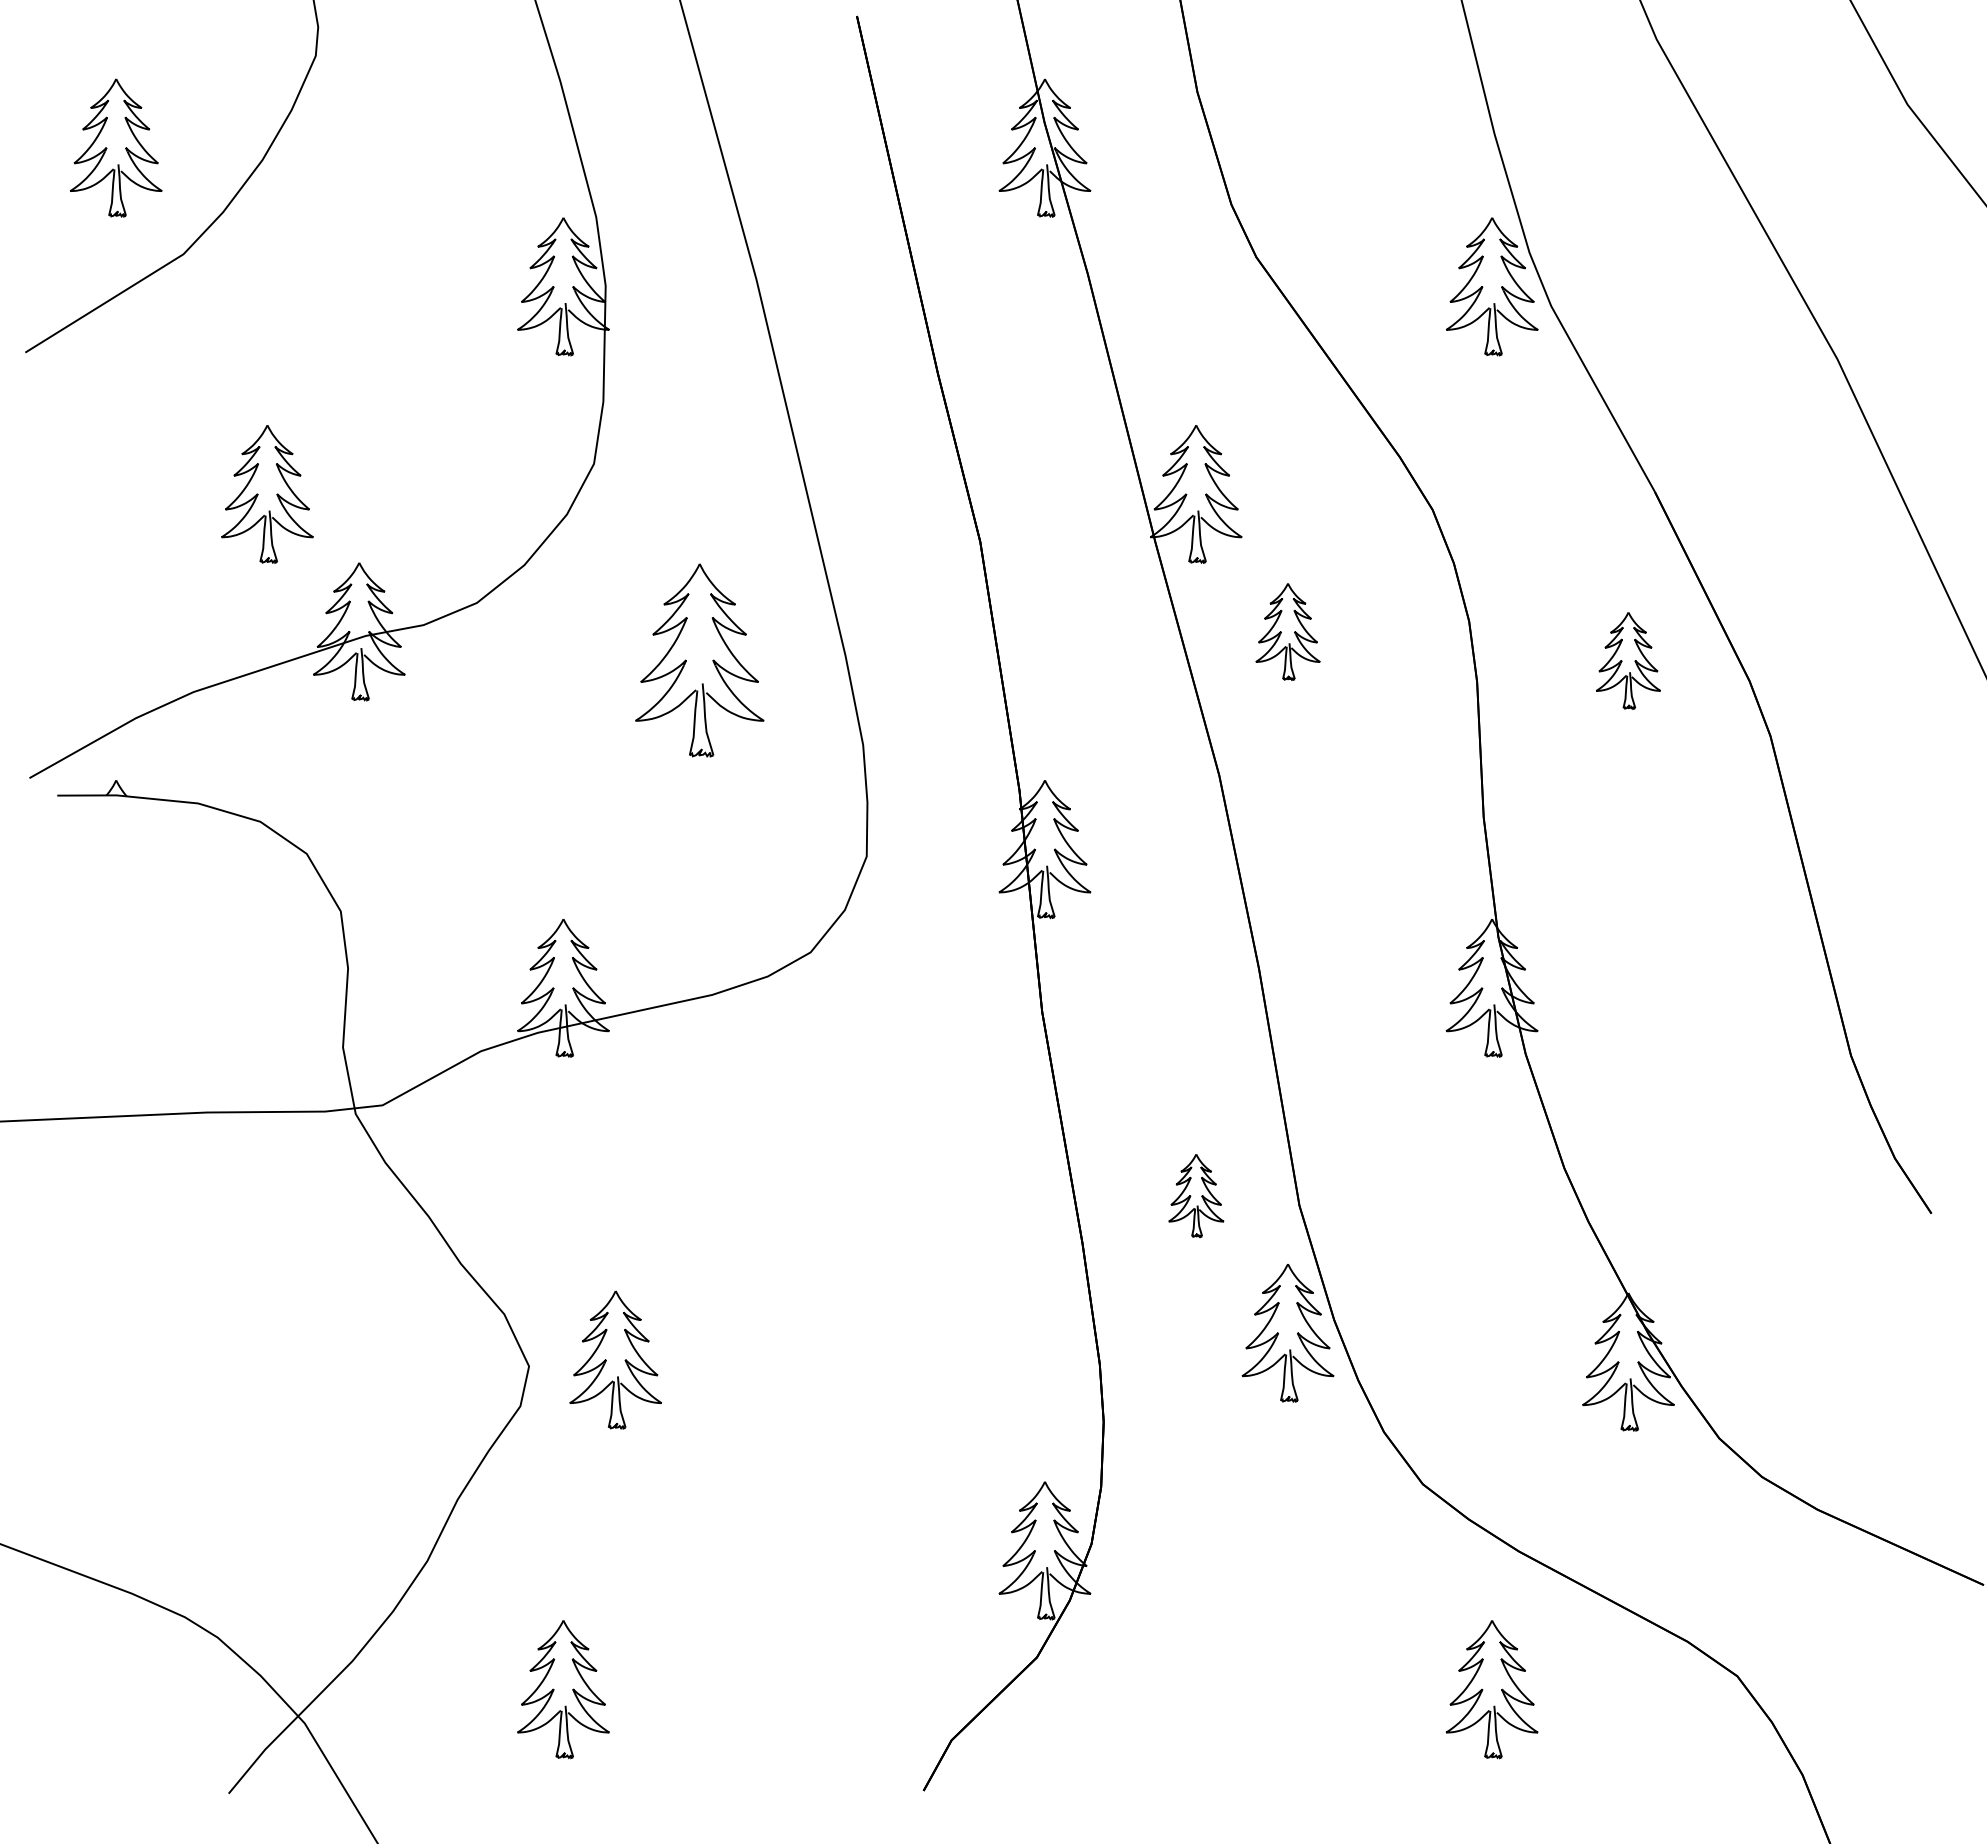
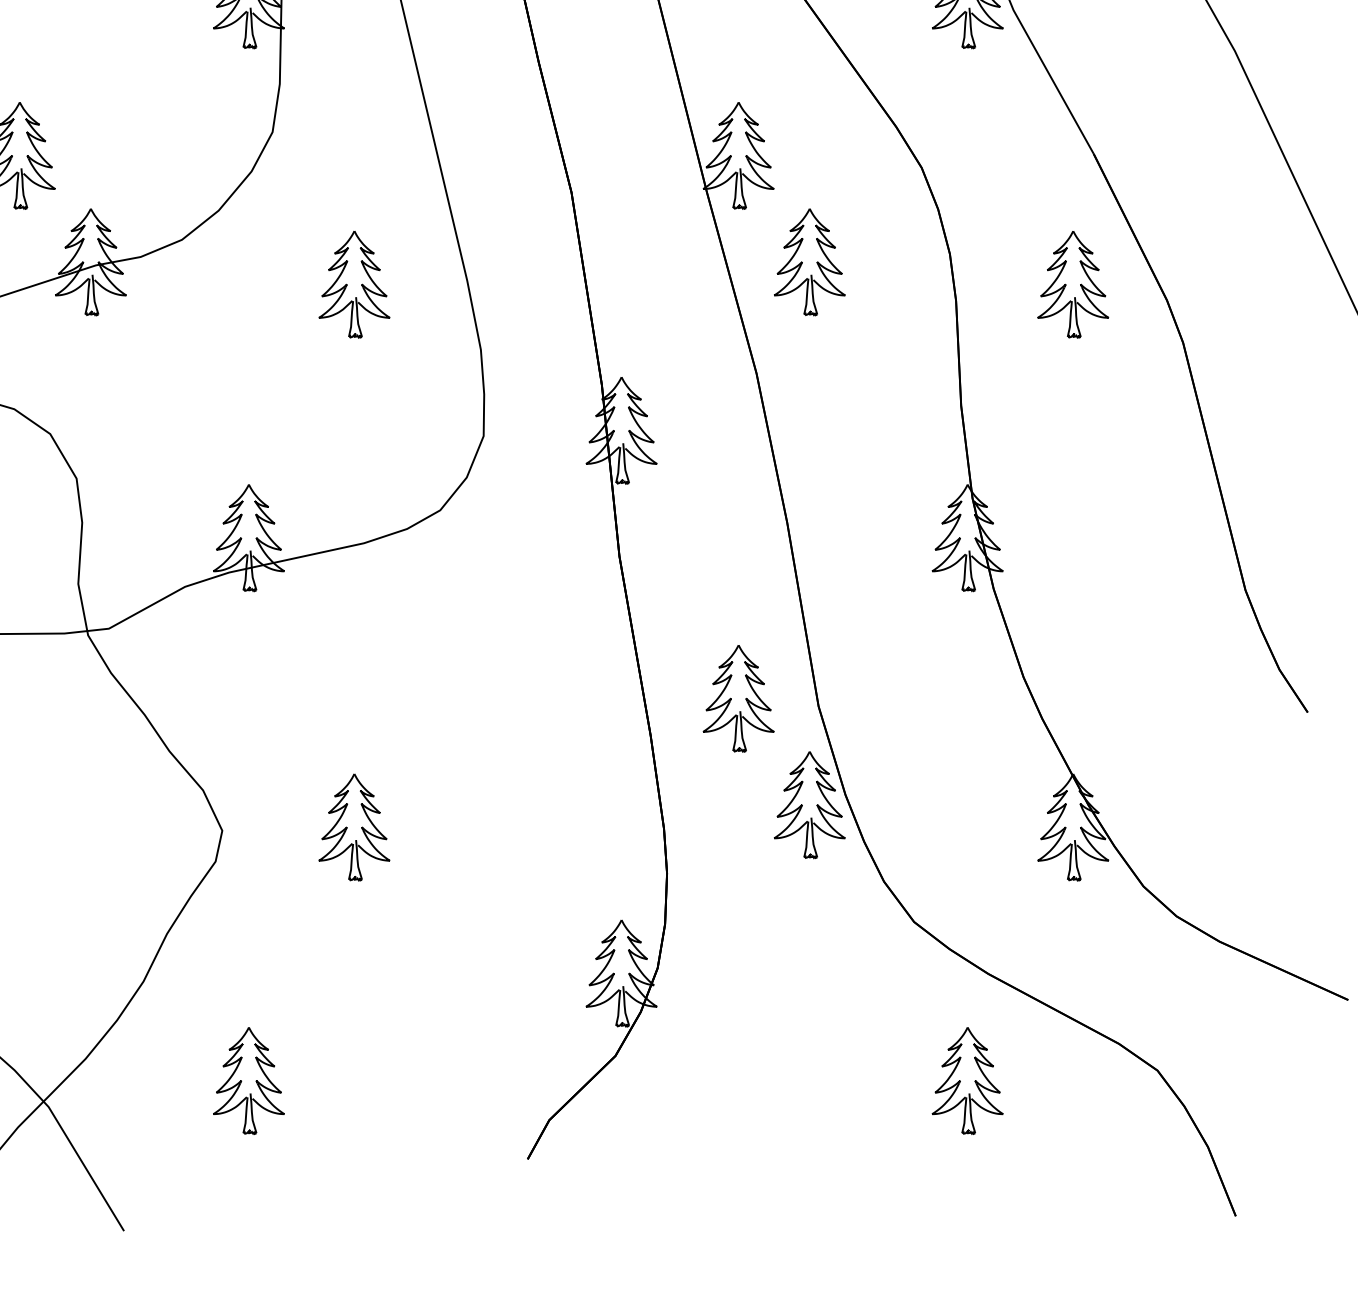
part: (1287, 631) -> (809, 261), size x1.43
part: (699, 660) -> (354, 284), size x0.71
part: (1628, 660) -> (1073, 284), size x1.43
part: (1196, 1195) -> (738, 698), size x1.67
part: (615, 1359) -> (354, 826), moved

